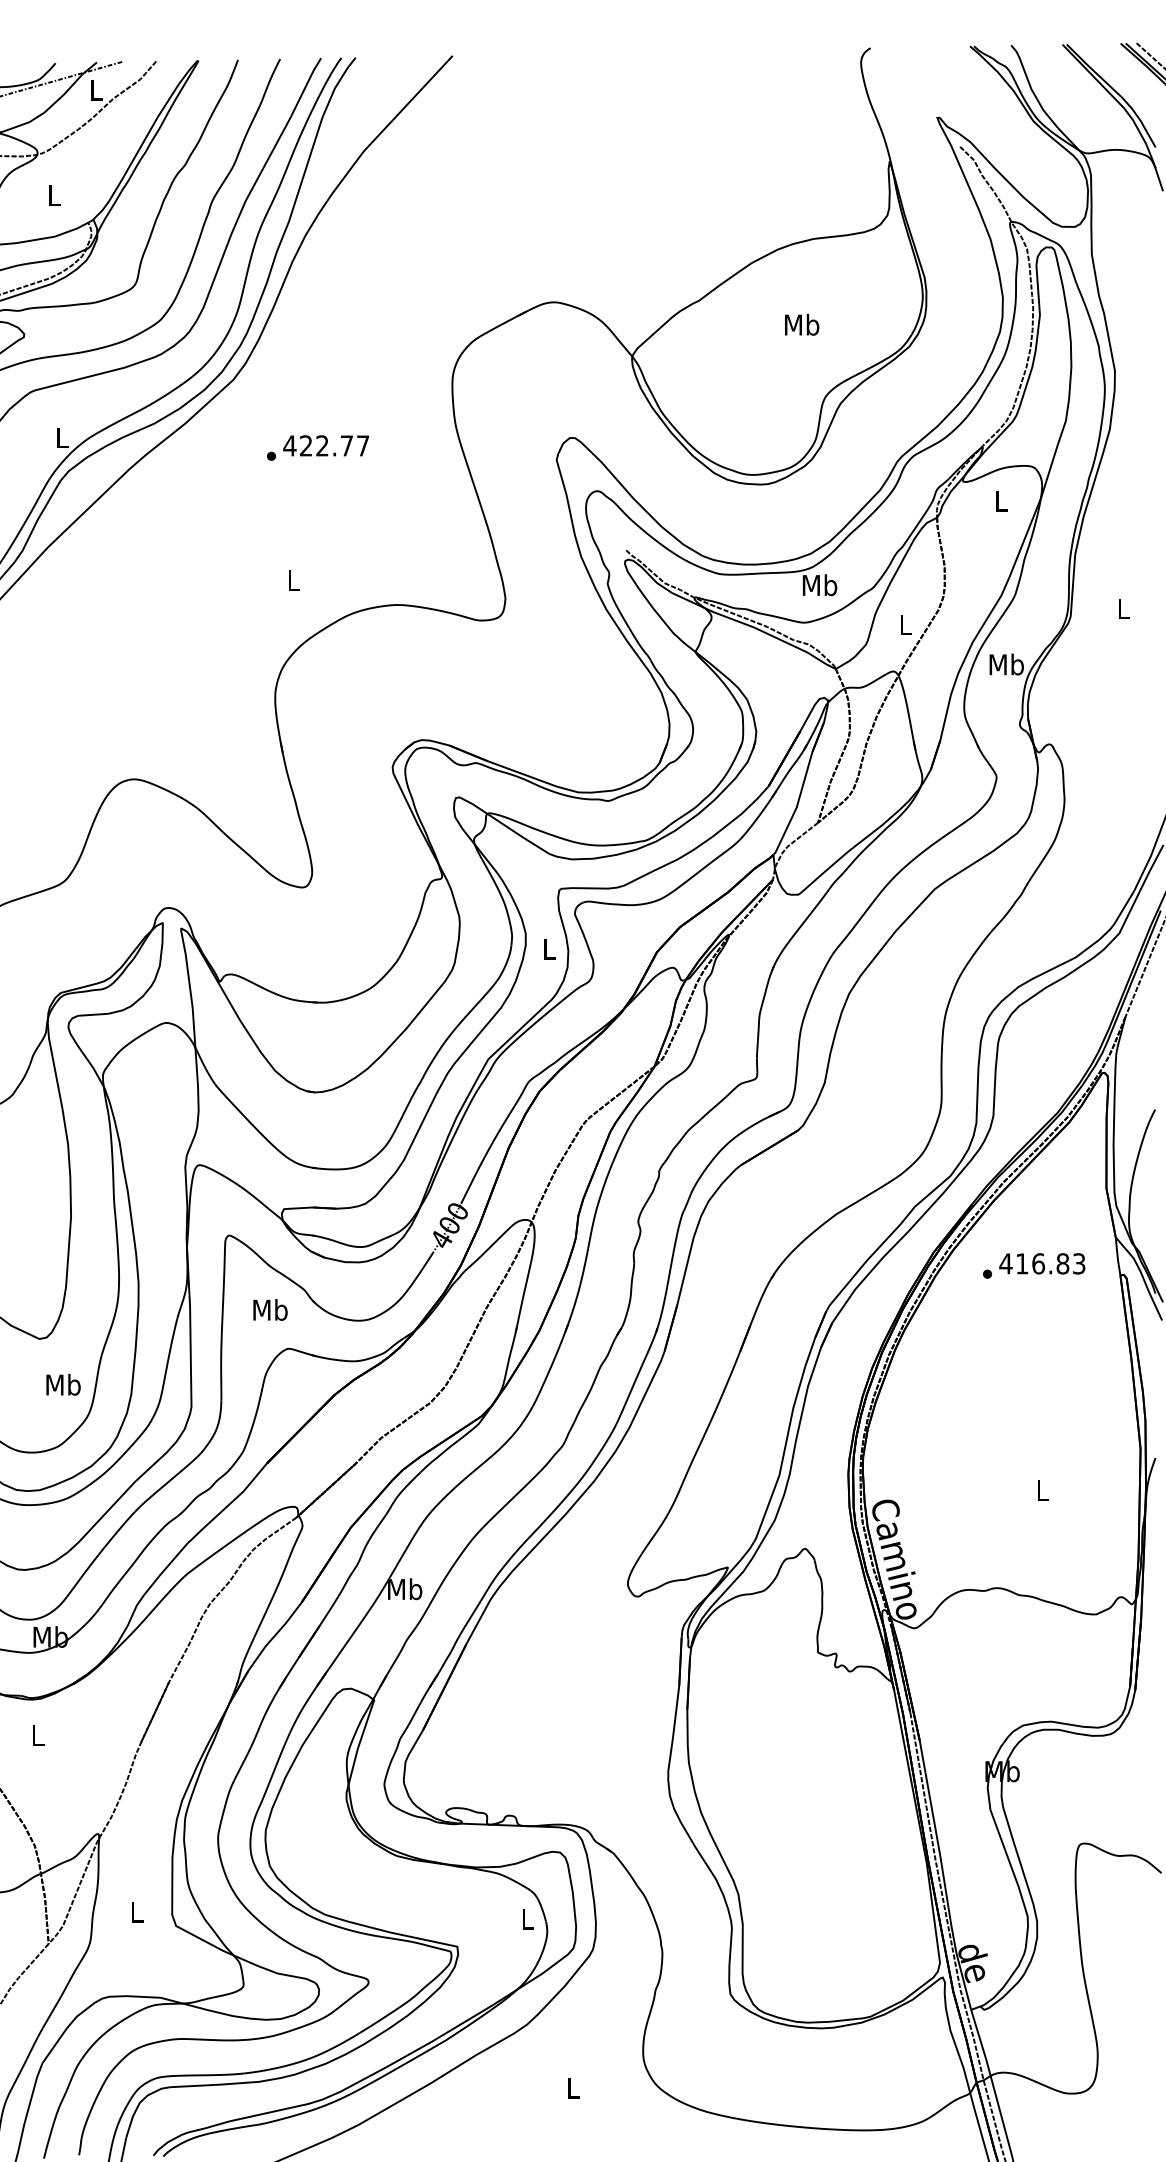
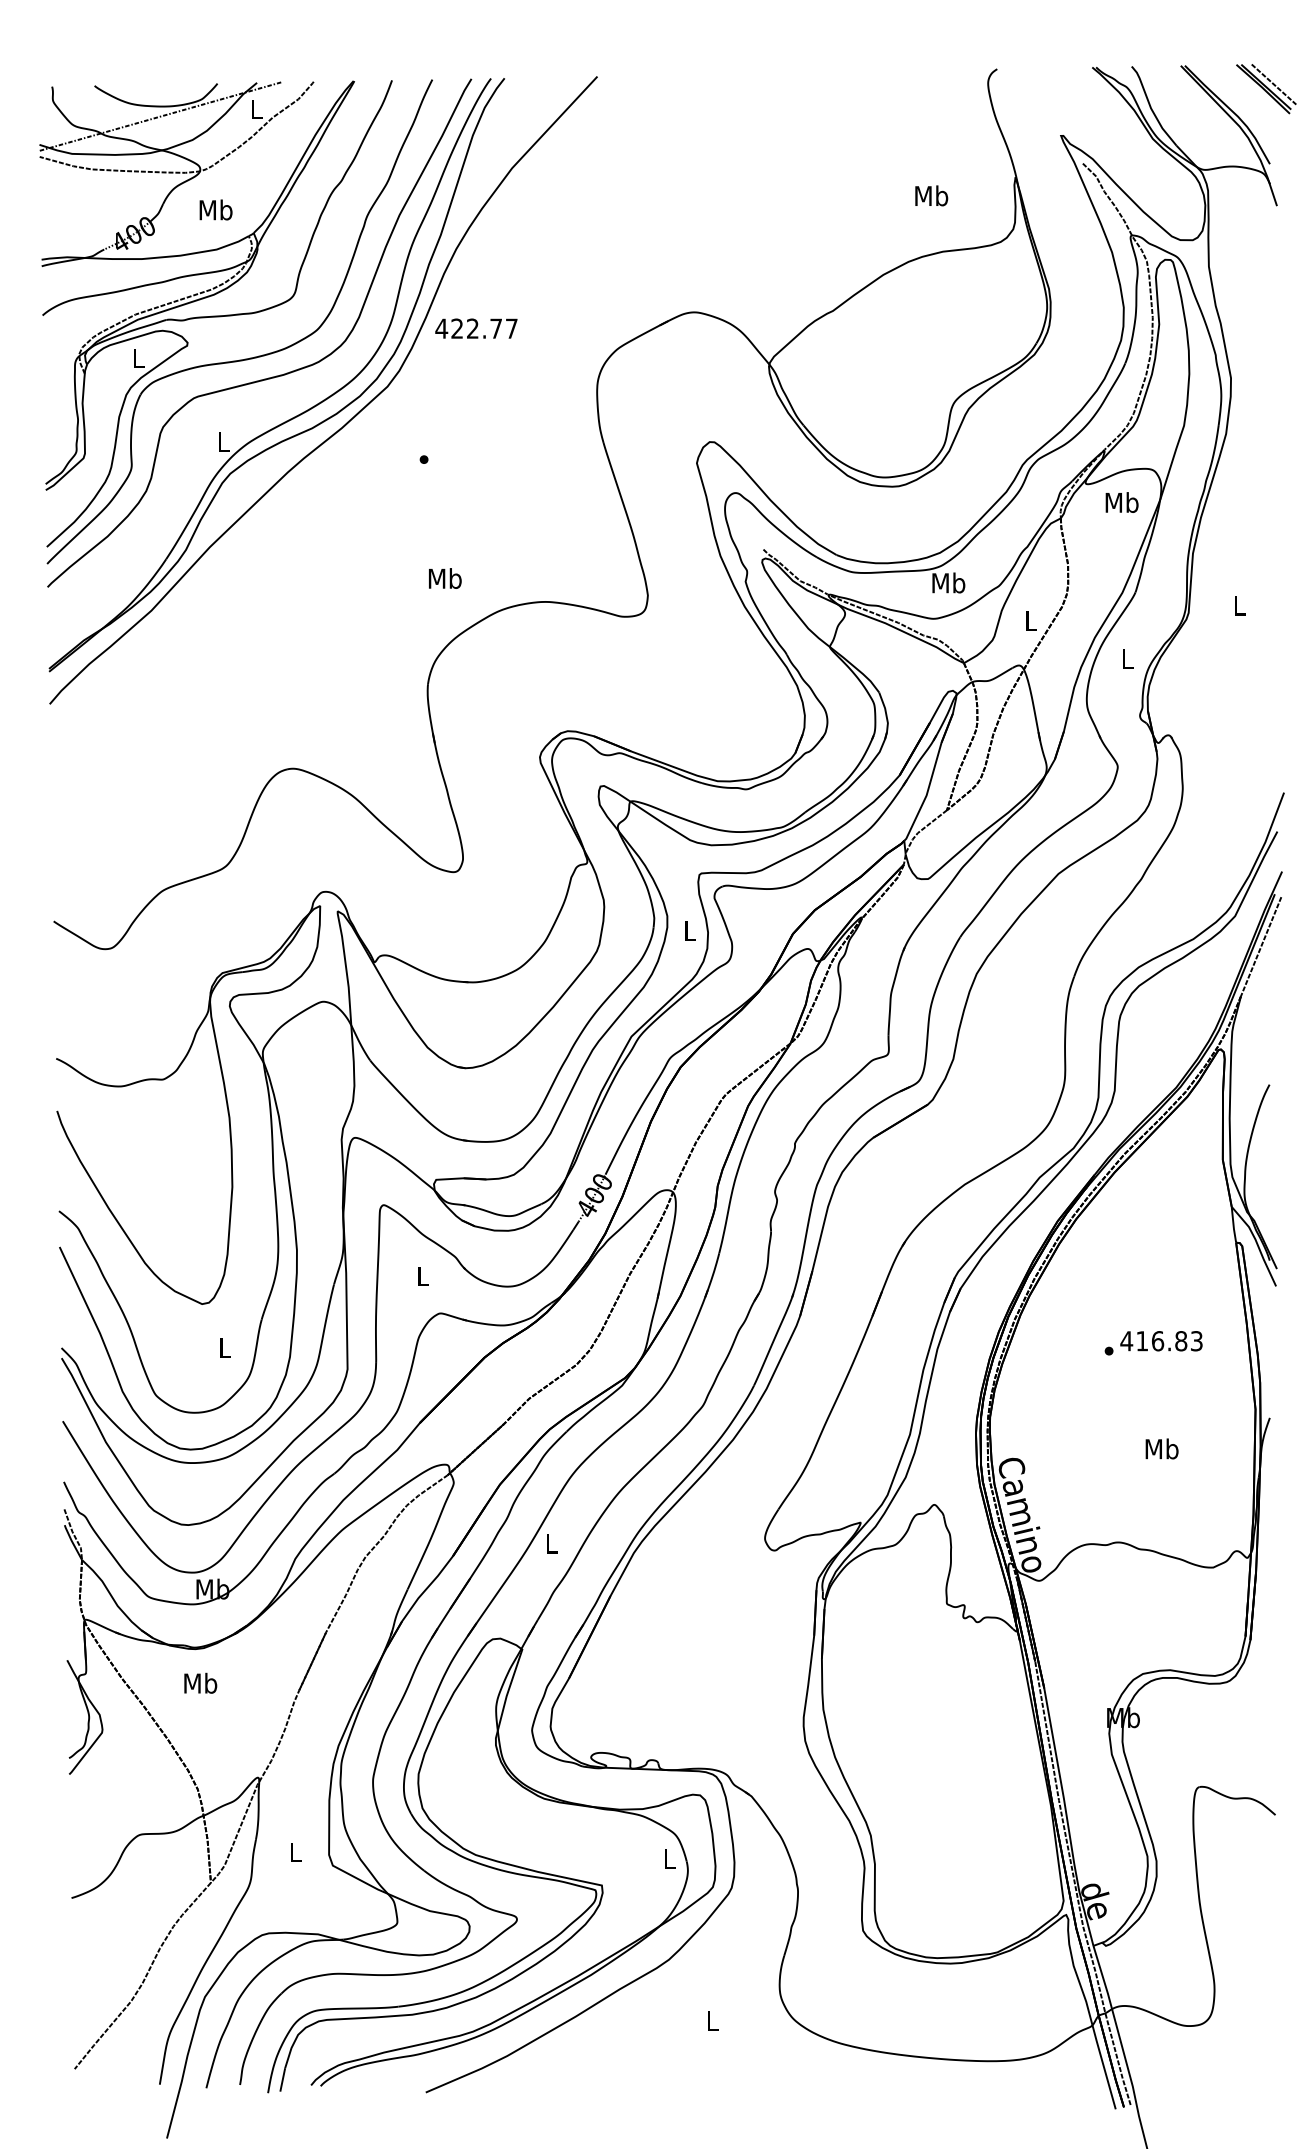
text: (53, 194) -> (215, 209), L -> Mb
text: (801, 324) -> (931, 195), moved
text: (326, 445) -> (476, 328), moved
text: (1000, 501) -> (1121, 502), L -> Mb
text: (293, 580) -> (445, 578), L -> Mb
text: (1006, 664) -> (1127, 658), Mb -> L
text: (1033, 1266) -> (1153, 1343), moved
text: (269, 1309) -> (422, 1275), Mb -> L
text: (62, 1384) -> (224, 1347), Mb -> L
text: (1042, 1489) -> (1161, 1448), L -> Mb
text: (404, 1589) -> (551, 1543), Mb -> L
text: (37, 1734) -> (200, 1682), L -> Mb

